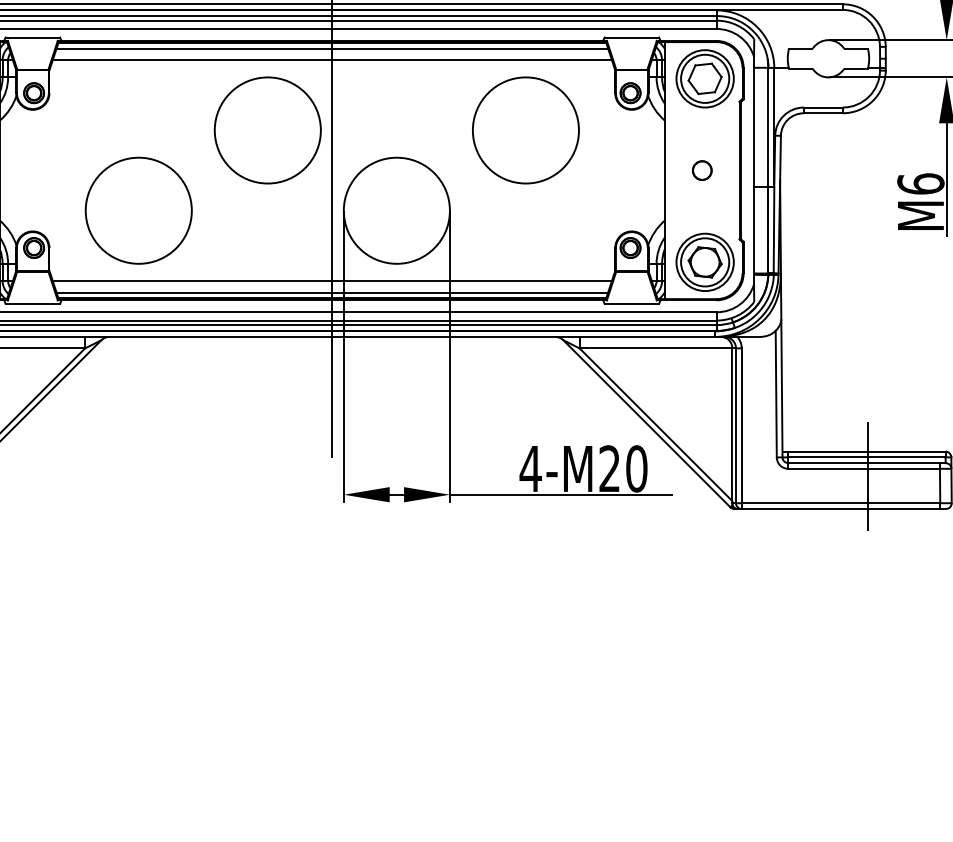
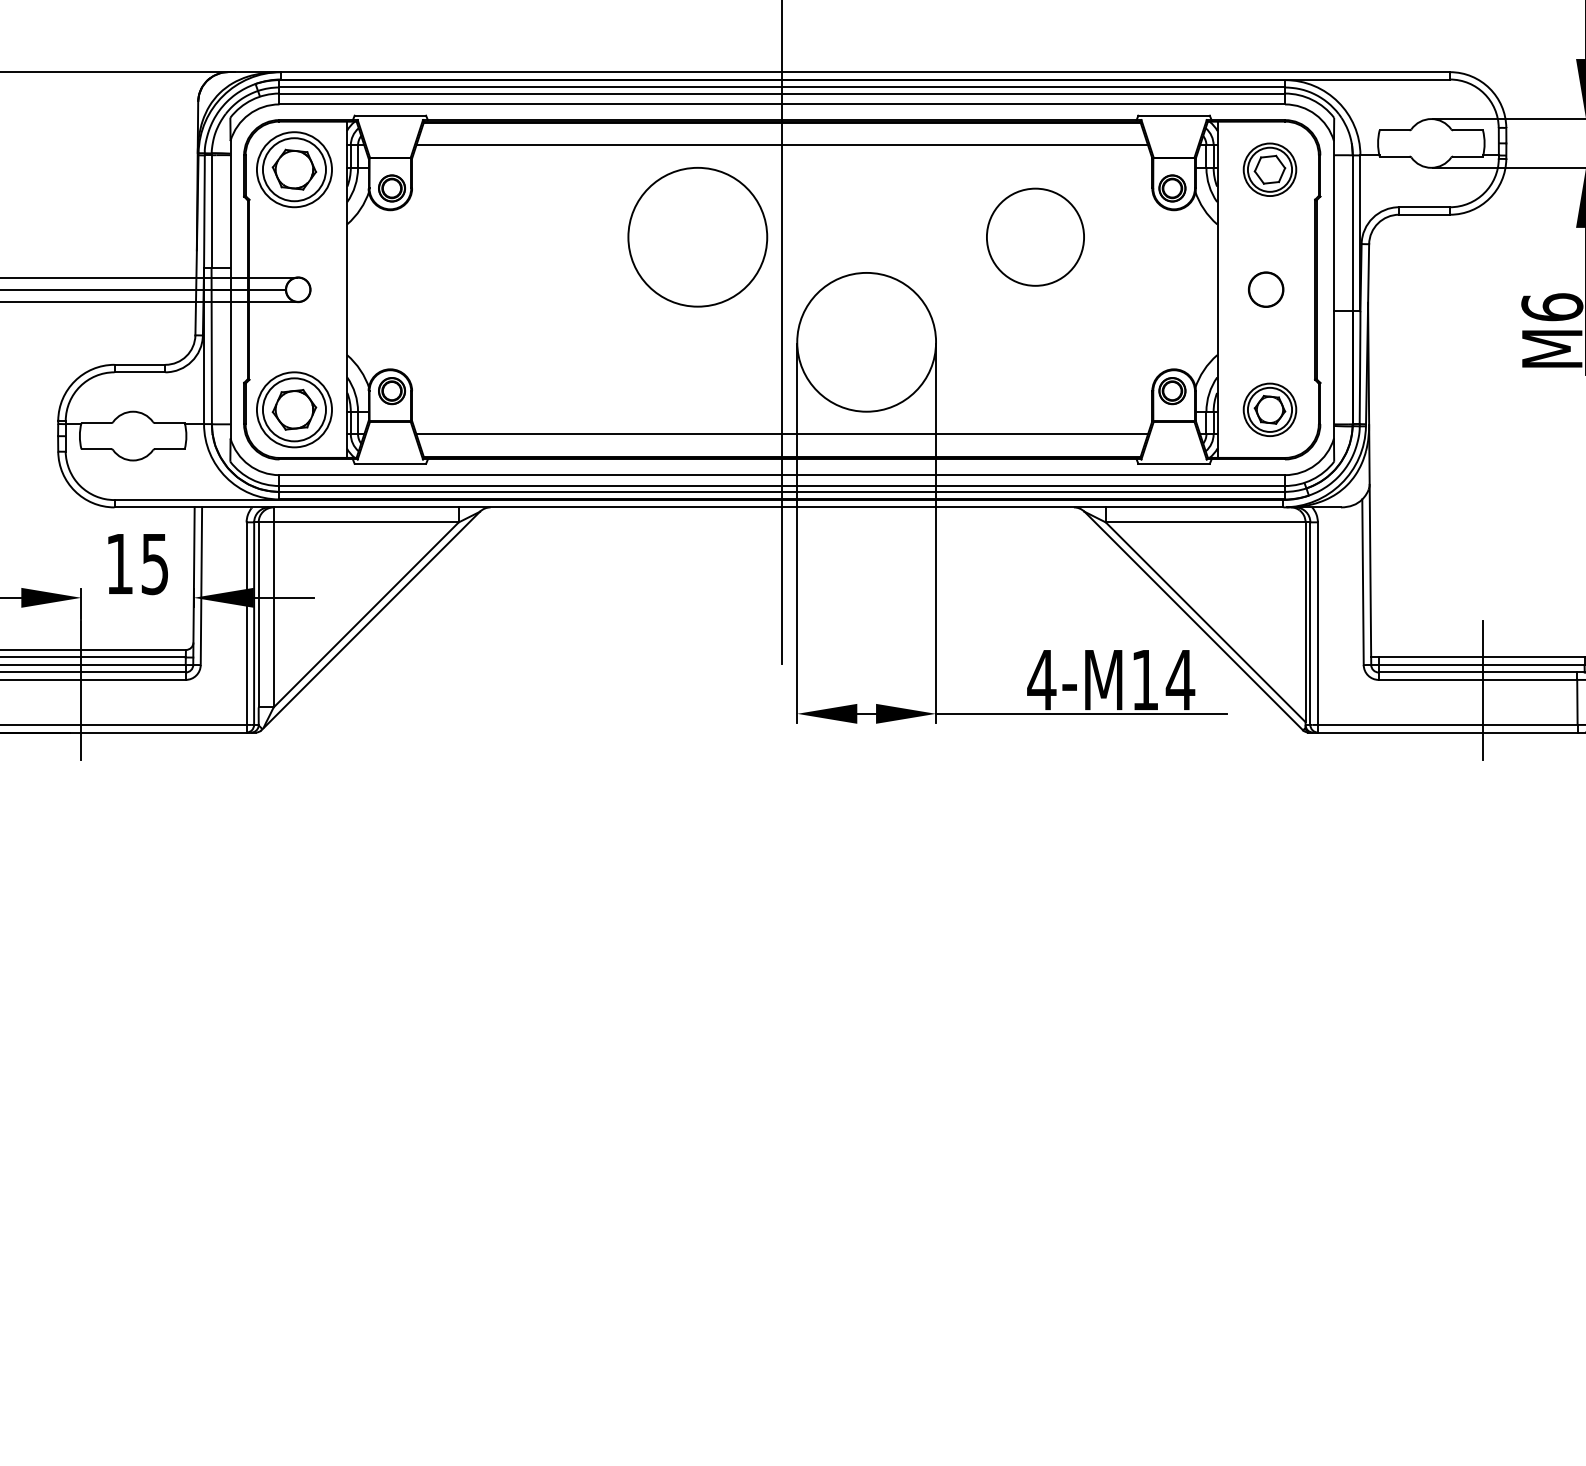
line: (332, 48) -> (782, 130), removed
part: (704, 78) -> (1269, 169), size x0.7
circle: (525, 129) -> (1035, 236), size x0.7
part: (702, 170) -> (1266, 289), size x1.4
circle: (138, 210) -> (528, 342), removed
part: (704, 262) -> (1269, 409), size x0.7
line: (332, 292) -> (782, 449), removed
text: (623, 469) -> (1163, 680), 4-M20 -> 4-M14

